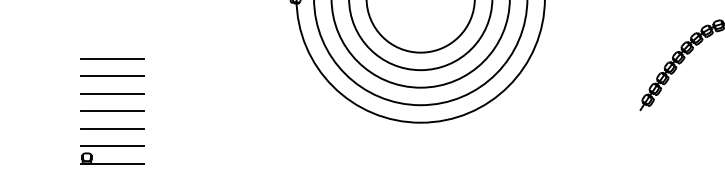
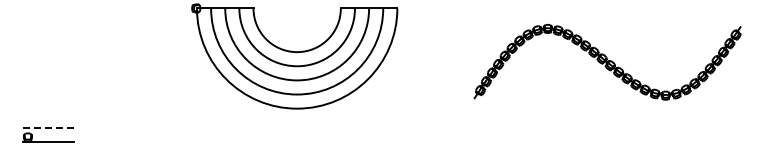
line: (111, 59) -> (47, 57), removed
line: (111, 76) -> (47, 71), removed
line: (111, 94) -> (47, 85), removed
line: (111, 111) -> (47, 99), removed
line: (111, 128) -> (47, 113), removed
line: (112, 146) -> (48, 127), solid -> dashed

